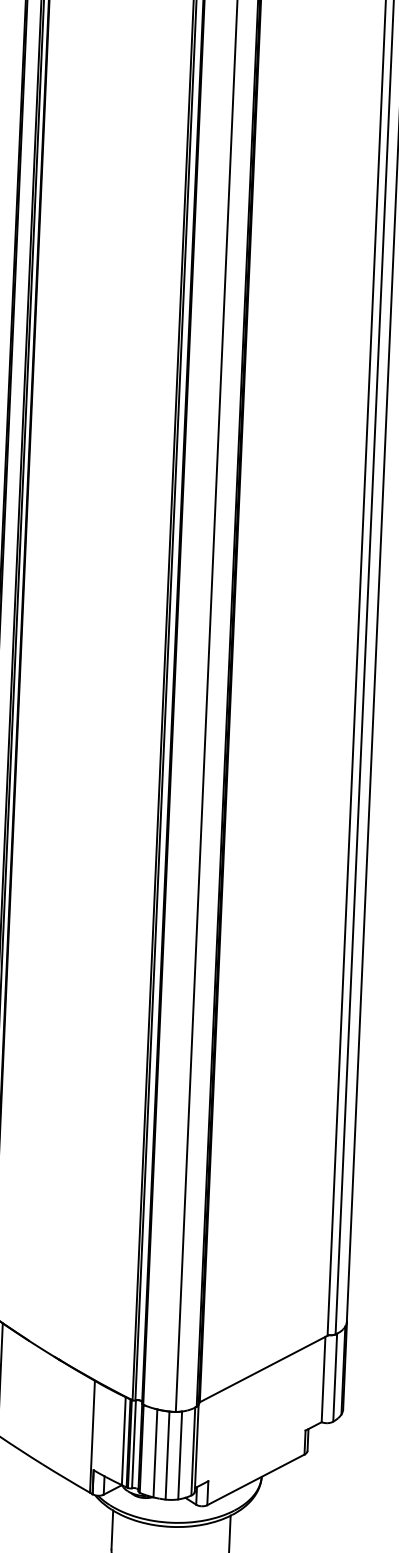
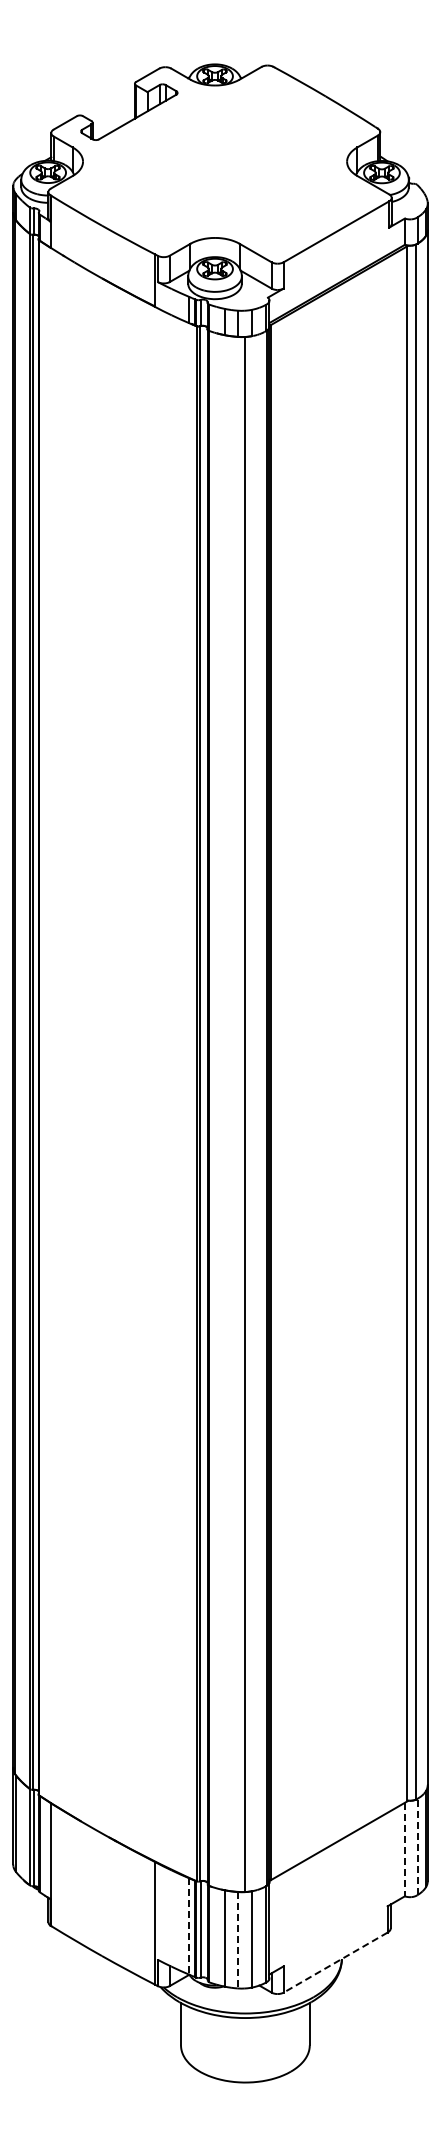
line: (335, 1377) -> (417, 1846), solid -> dashed
line: (323, 1379) -> (404, 1849), solid -> dashed
line: (123, 1442) -> (189, 1927), solid -> dashed
line: (167, 1455) -> (237, 1940), solid -> dashed
line: (255, 1479) -> (335, 1962), solid -> dashed

